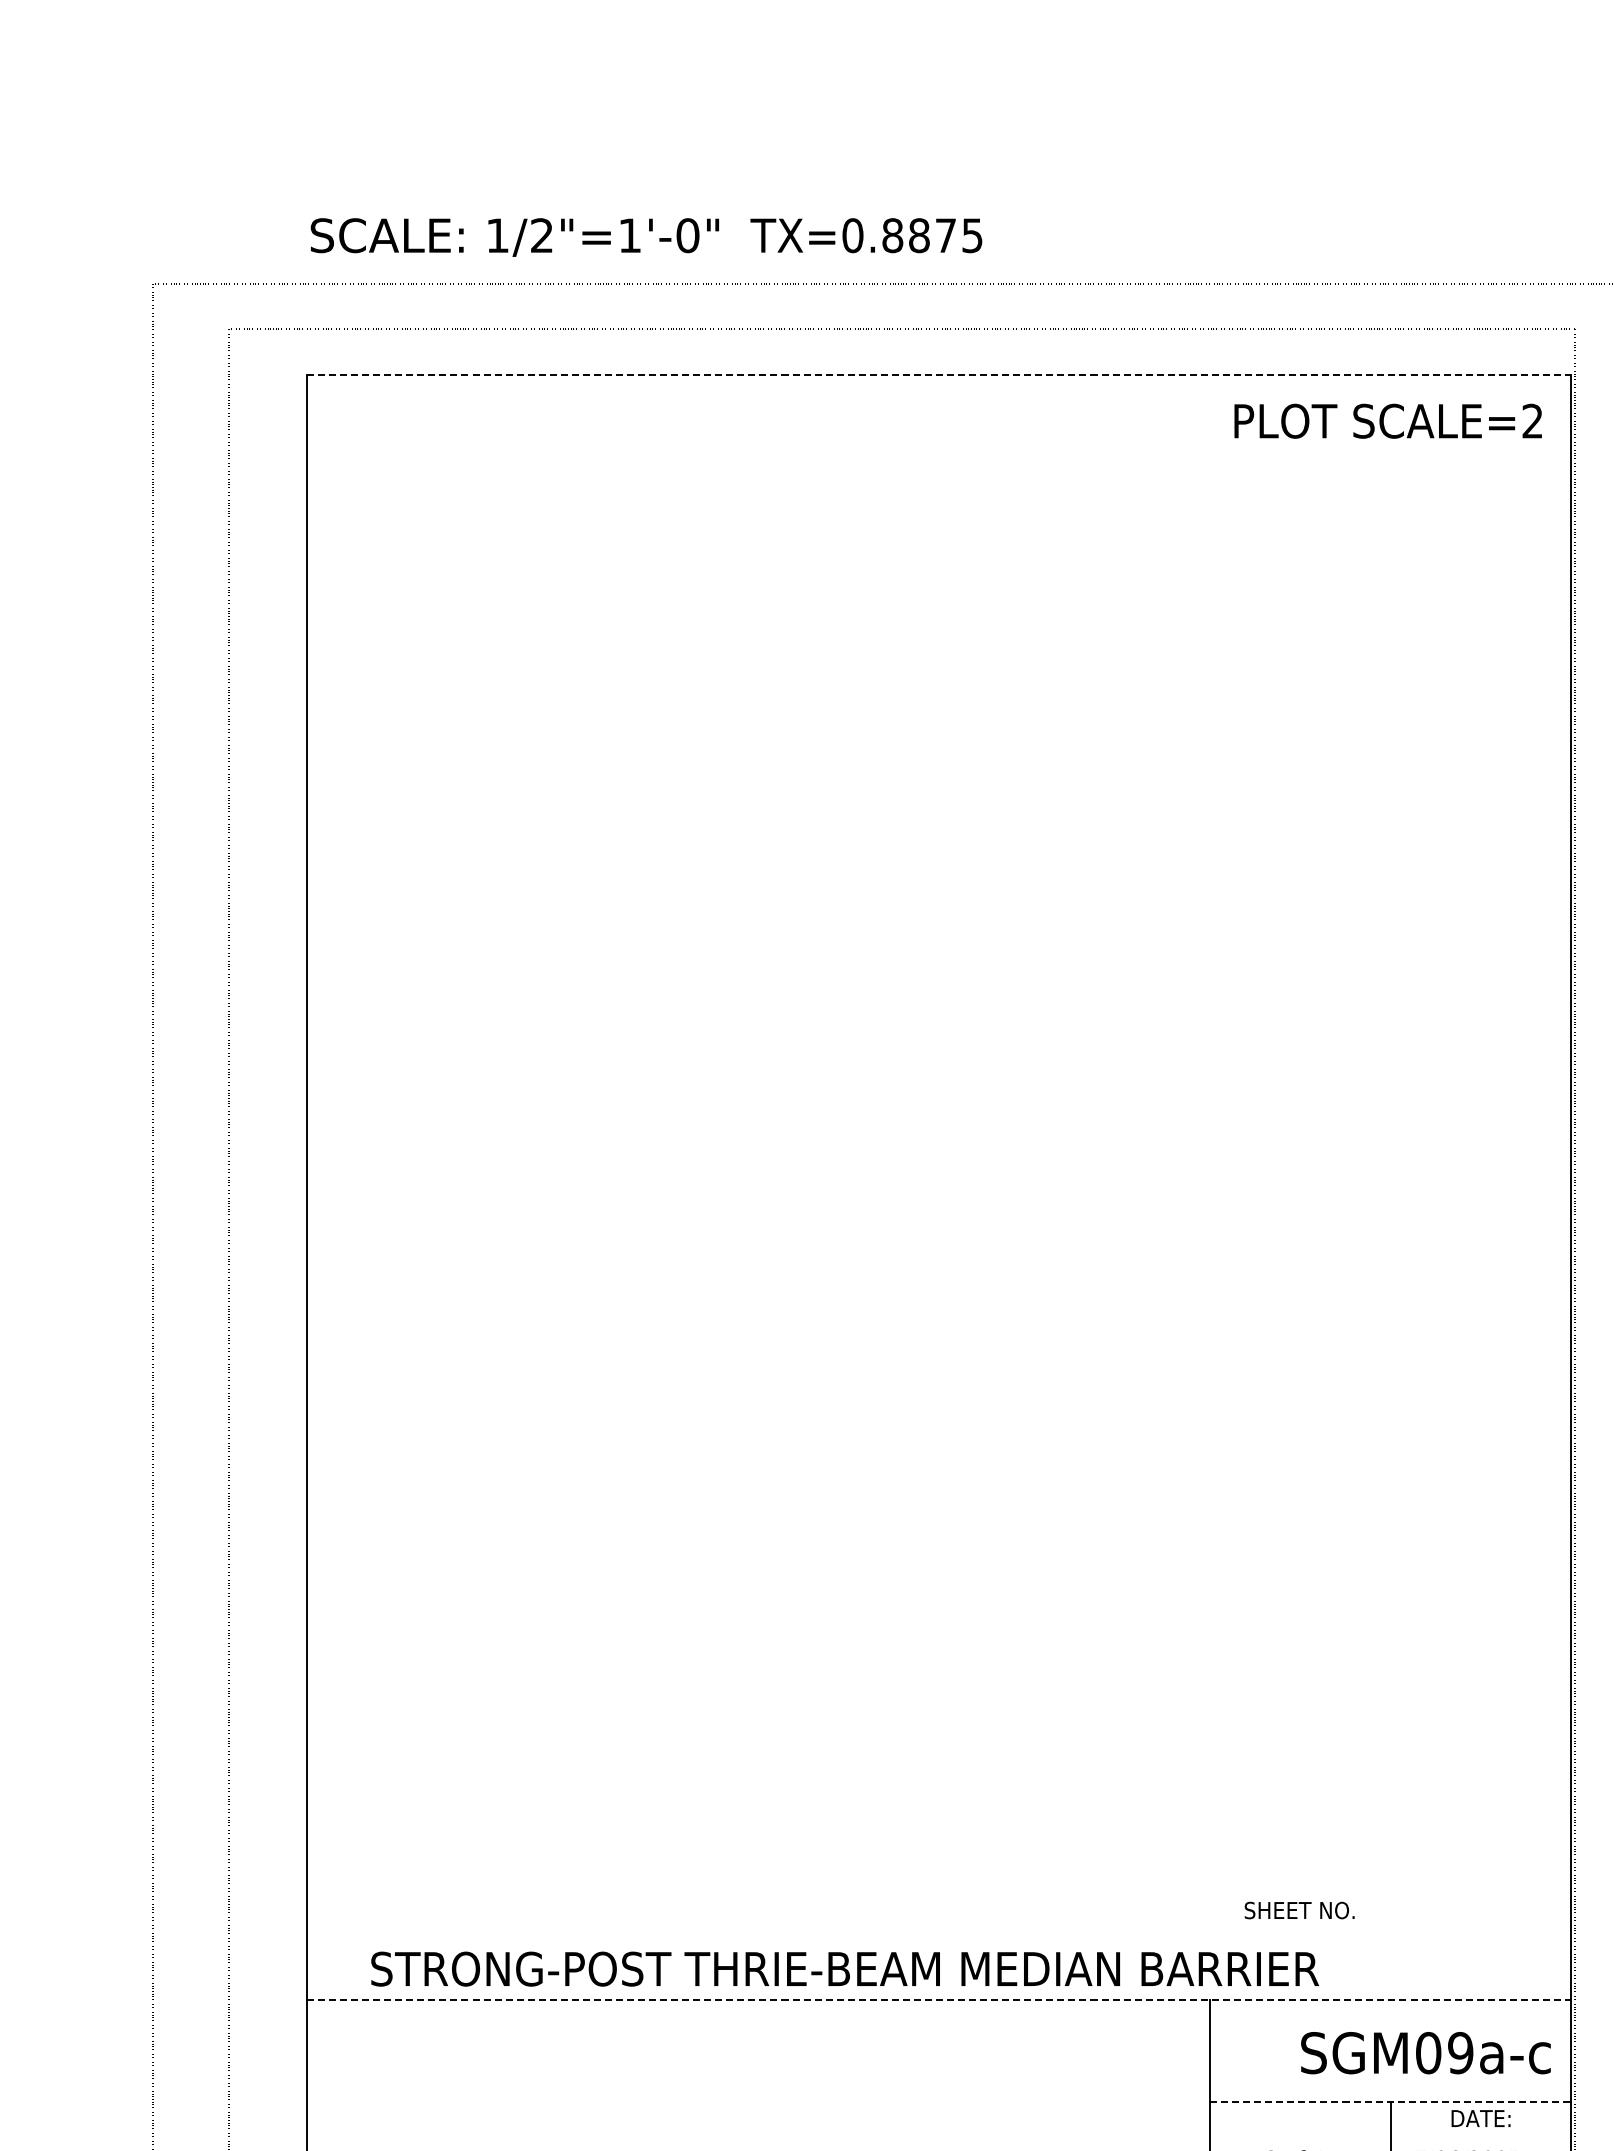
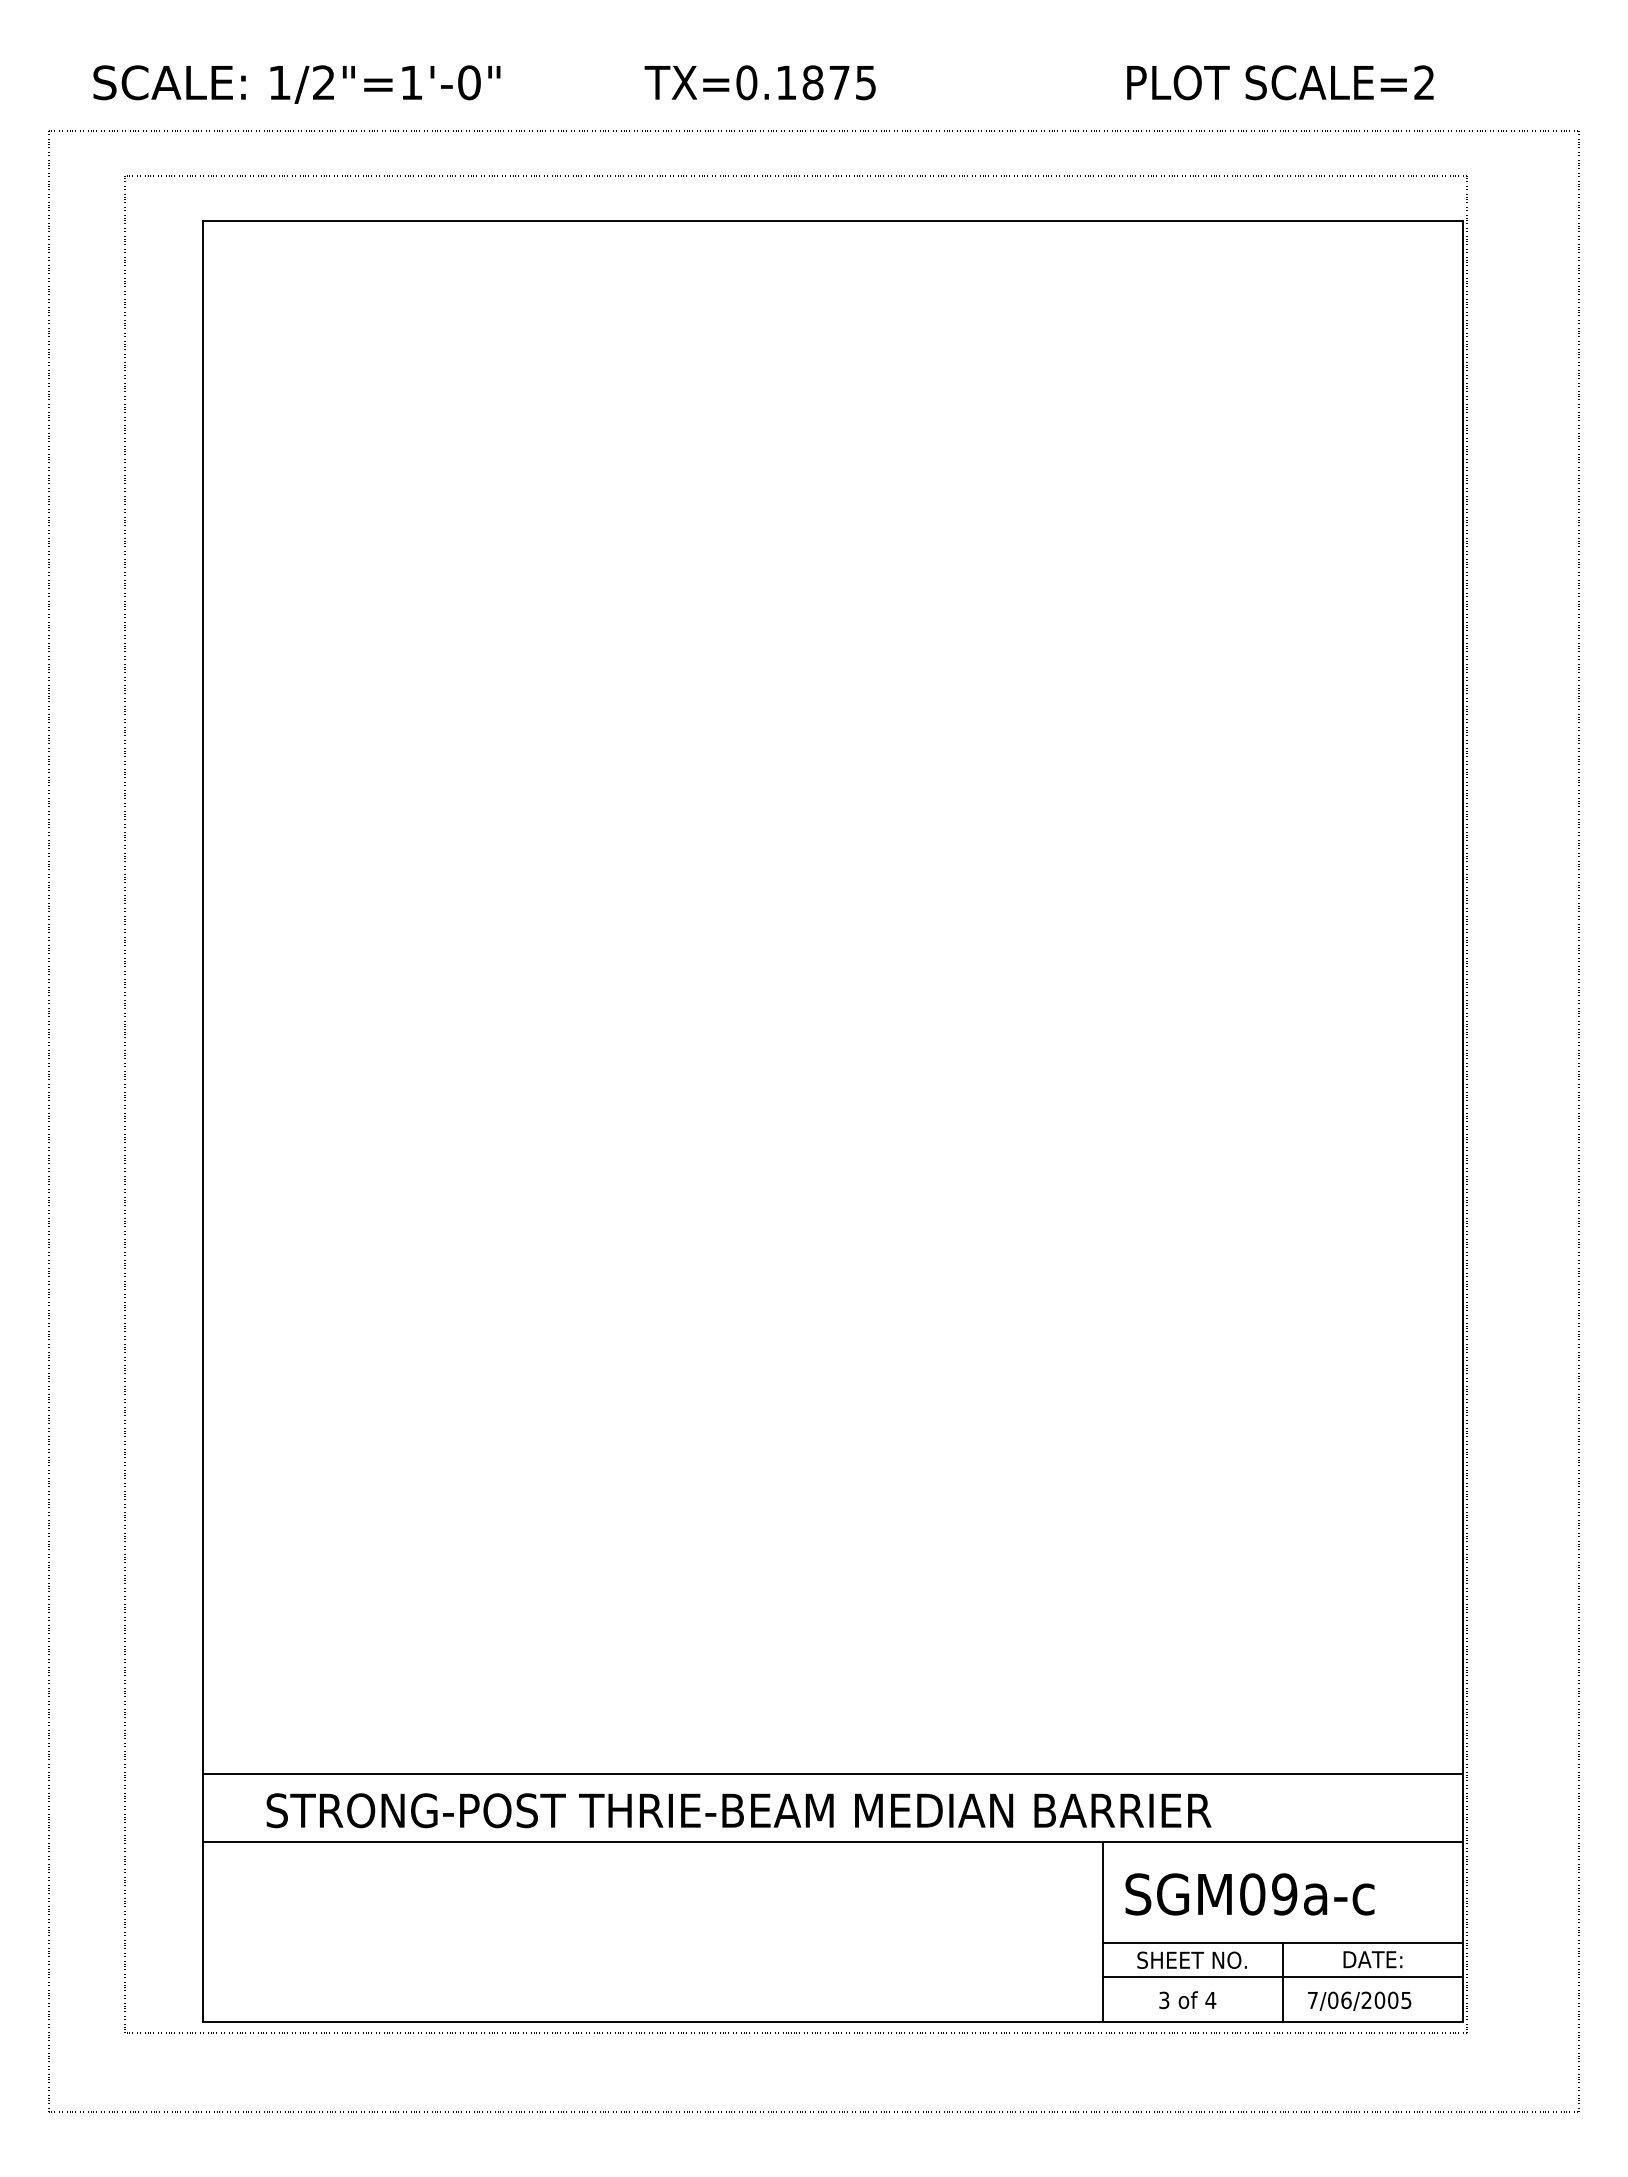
text: (892, 235) -> (786, 82), TX=0.8875 -> TX=0.1875
text: (514, 237) -> (296, 84), moved
line: (939, 374) -> (833, 221), dashed -> solid
text: (1388, 420) -> (1280, 82), moved
text: (1299, 1909) -> (1191, 1959), moved
line: (938, 1932) -> (832, 1774), added
line: (939, 2000) -> (833, 1841), dashed -> solid
text: (1425, 2053) -> (1249, 1894), moved
line: (1391, 2101) -> (1283, 1942), dashed -> solid
line: (1390, 2135) -> (1282, 1976), added

